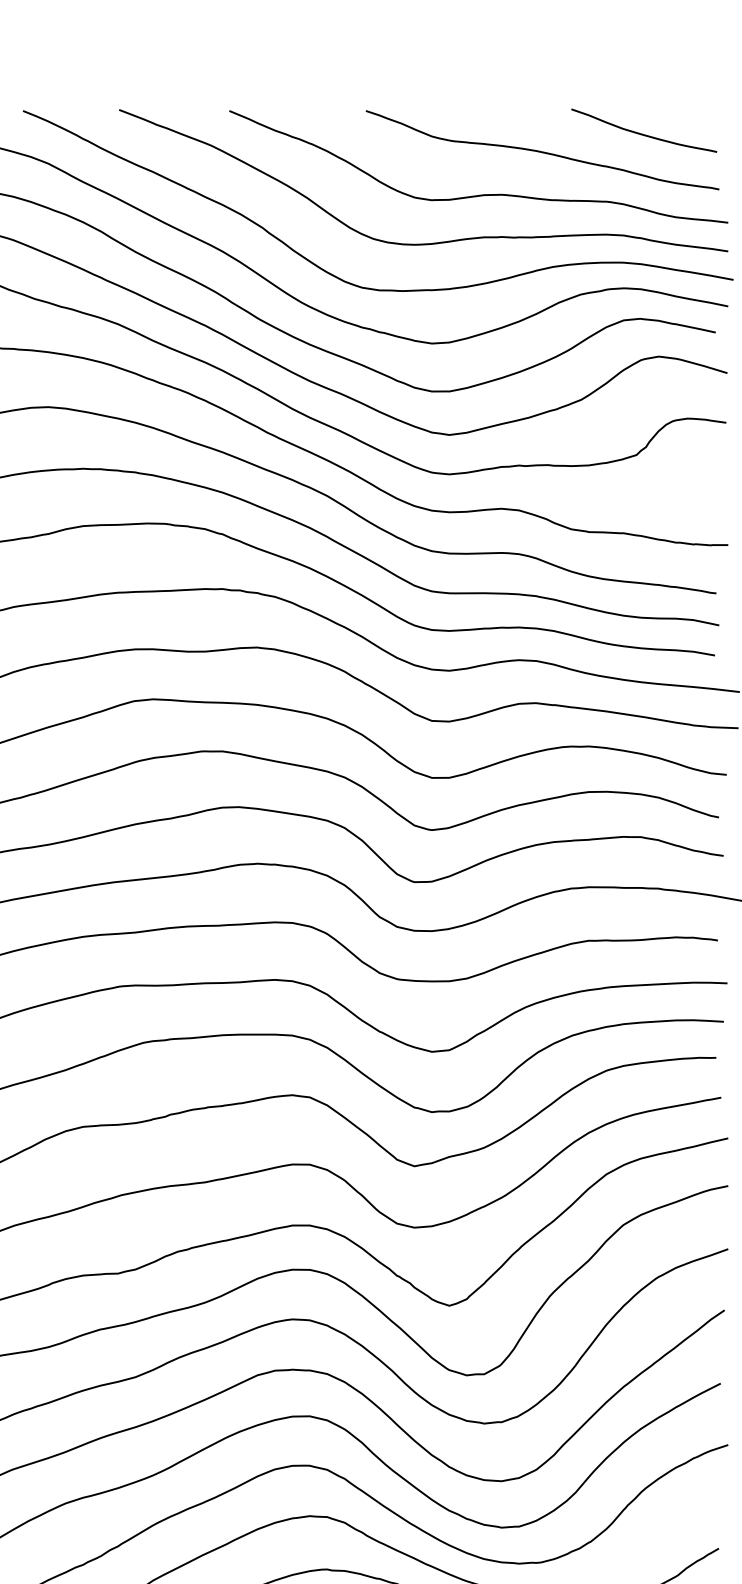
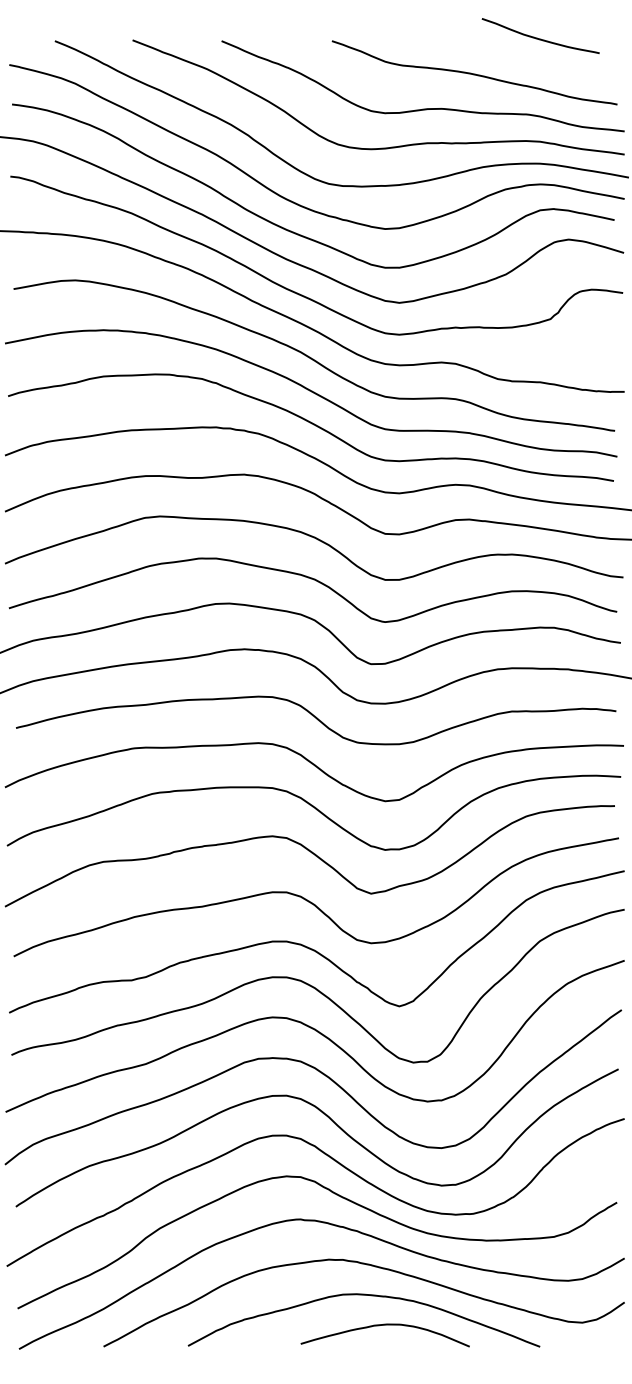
curve: (643, 133) -> (540, 38), moved

